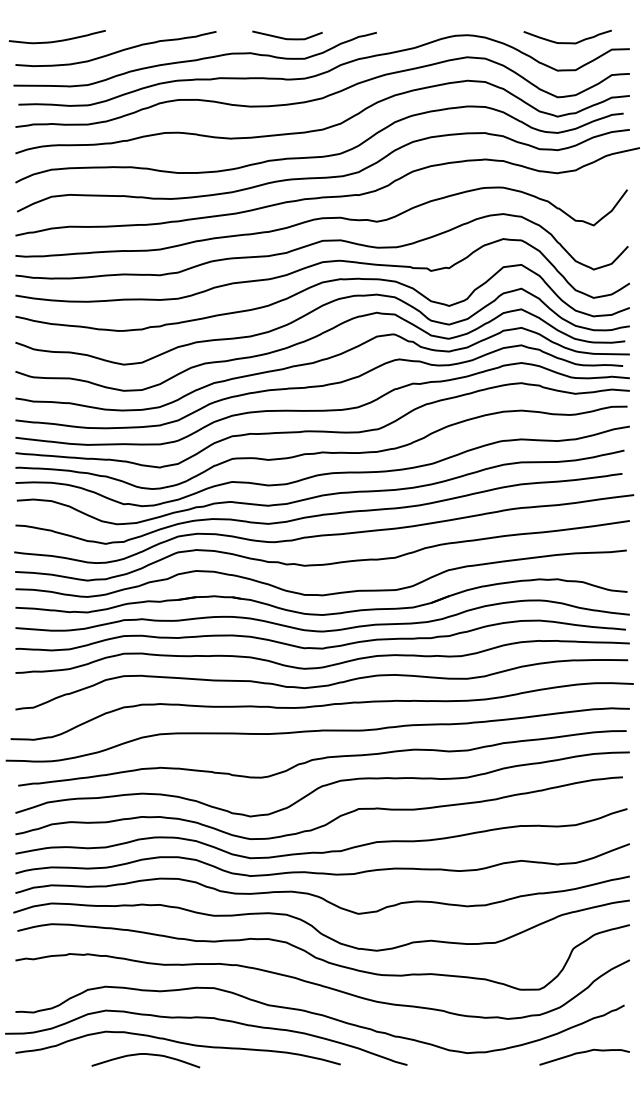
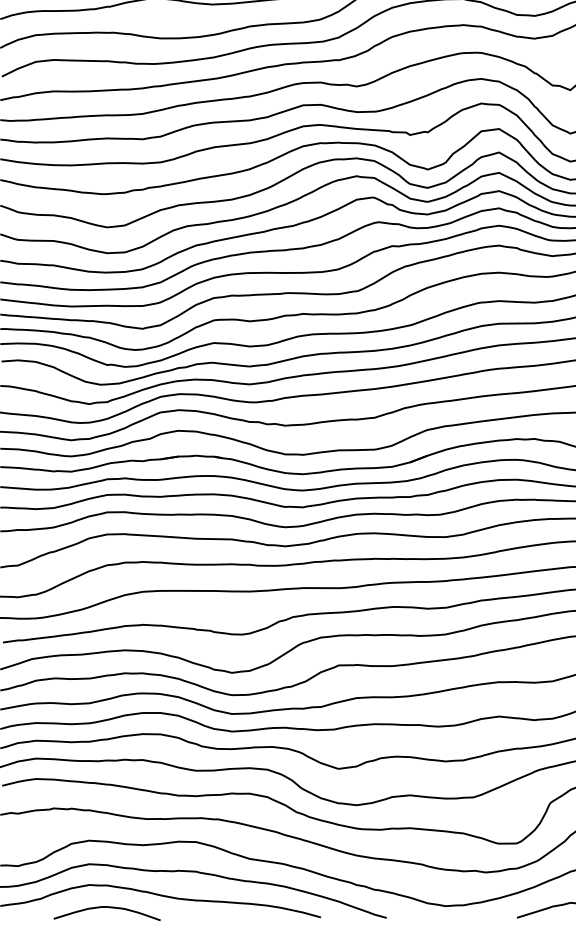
curve: (148, 1055) -> (109, 908), moved

